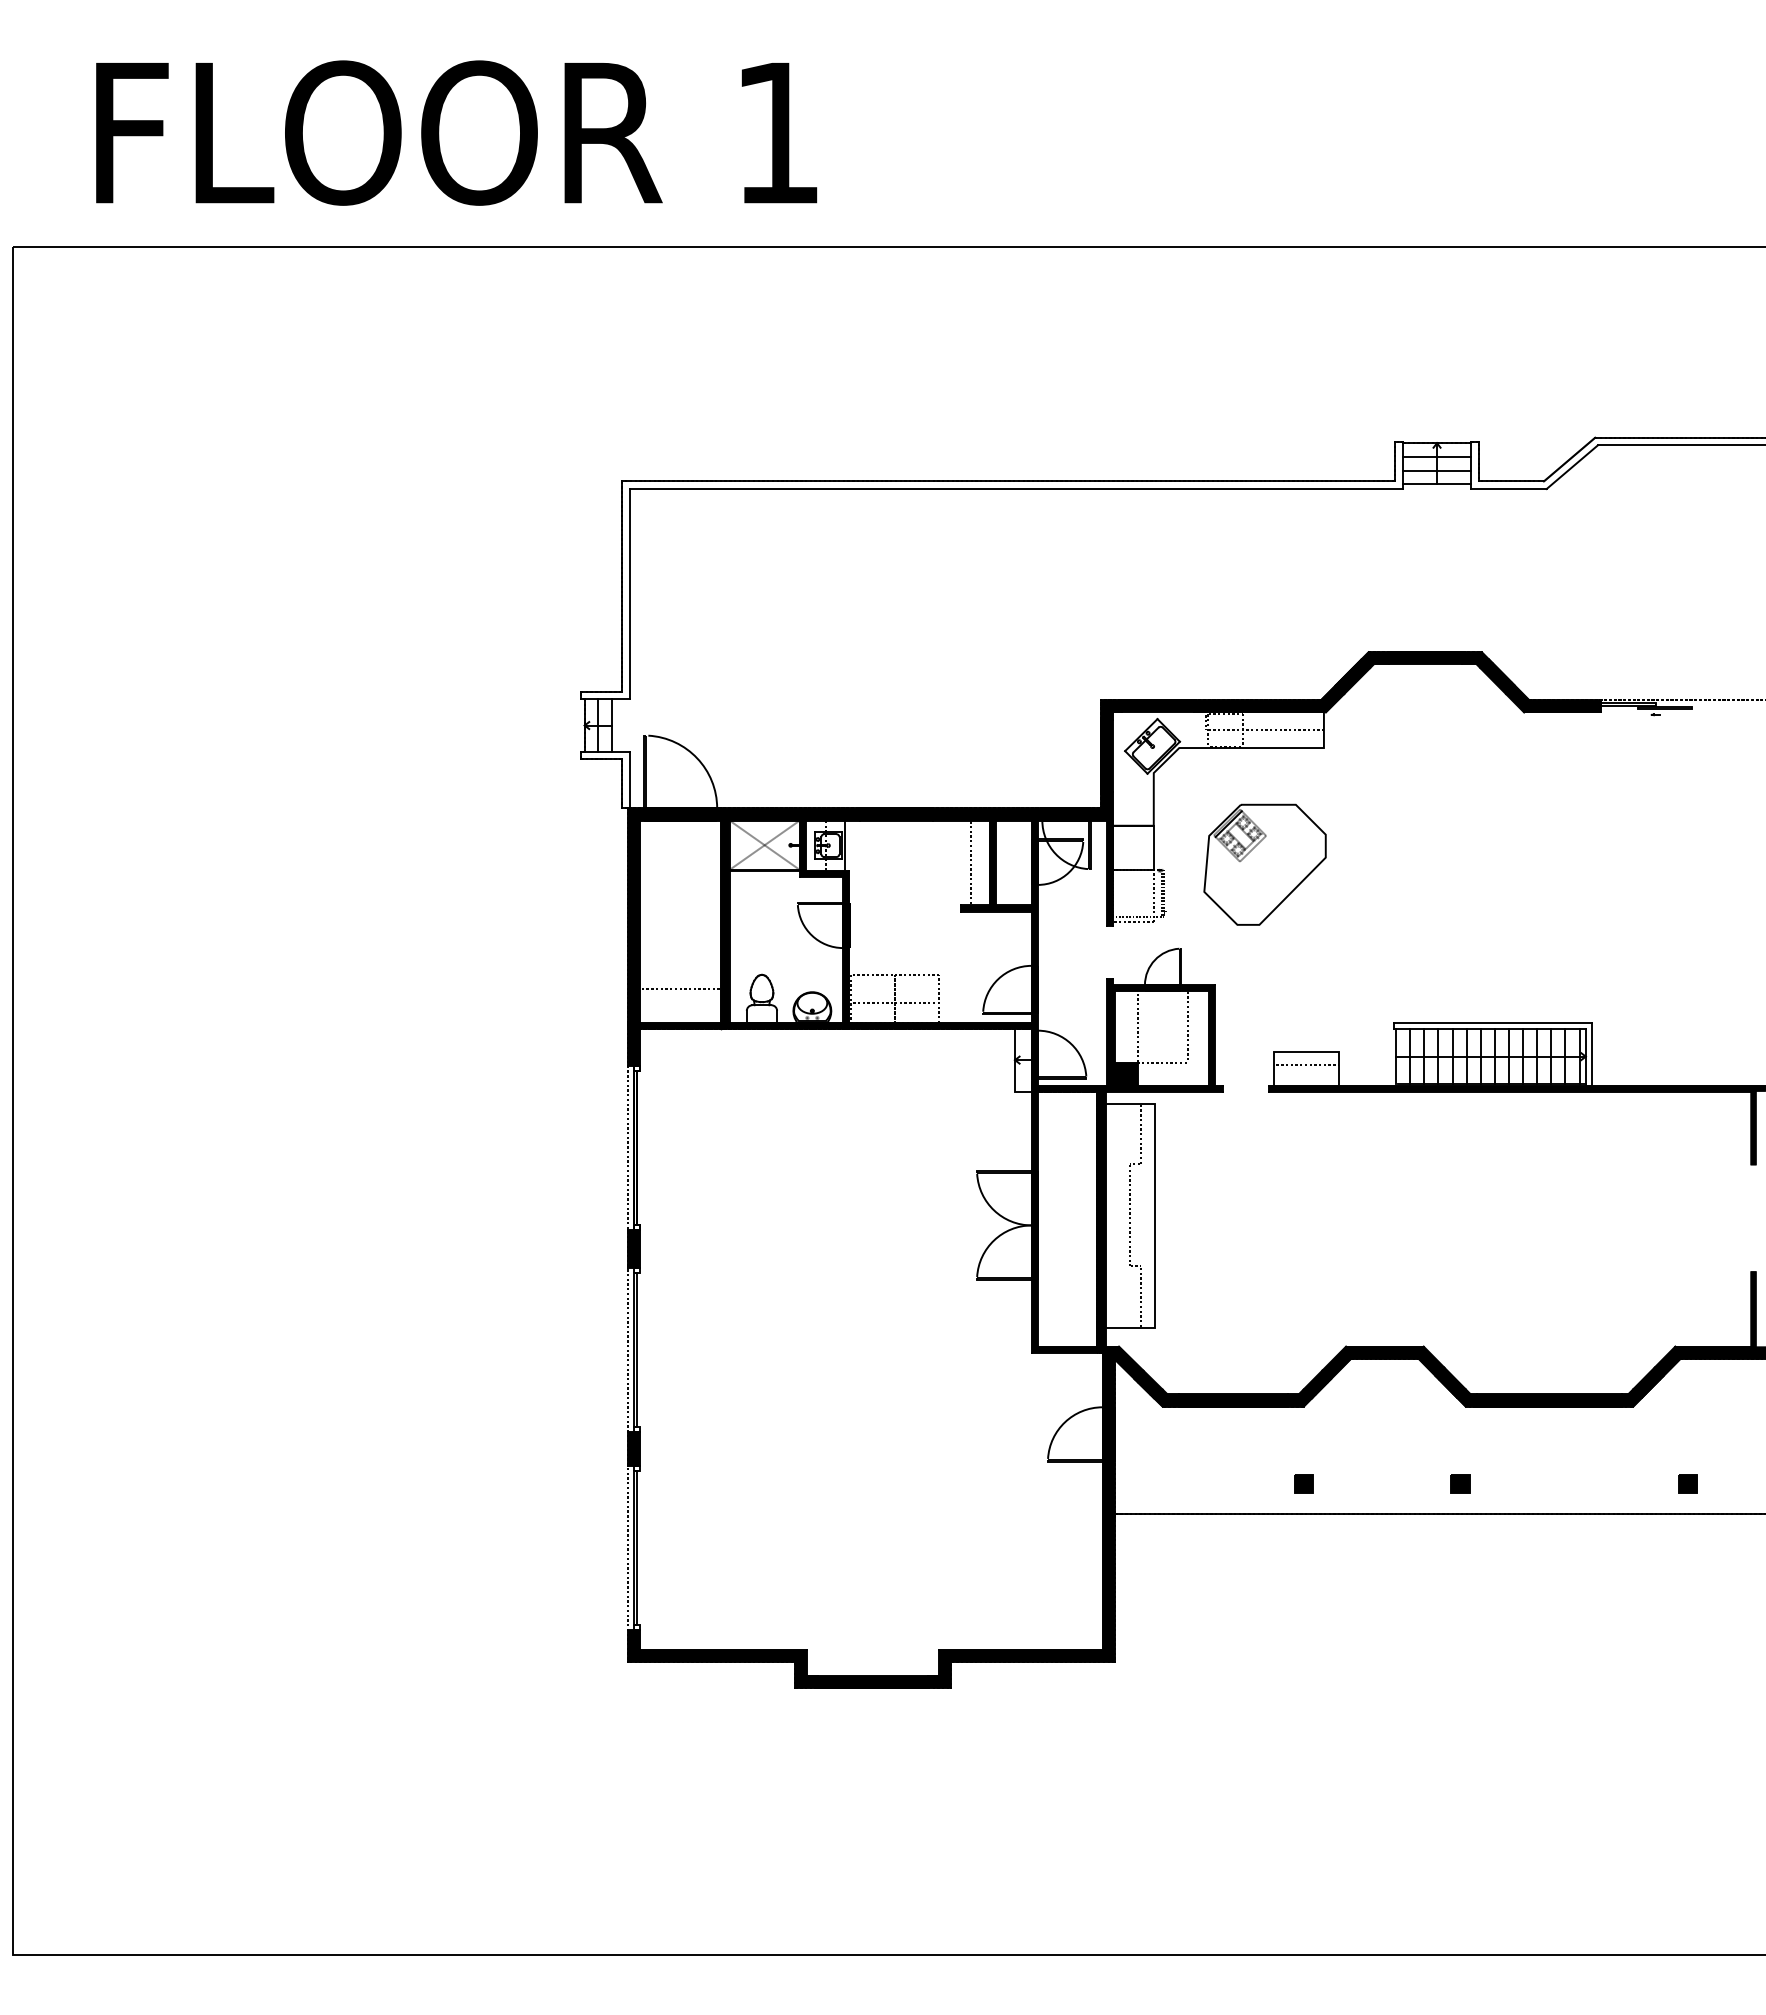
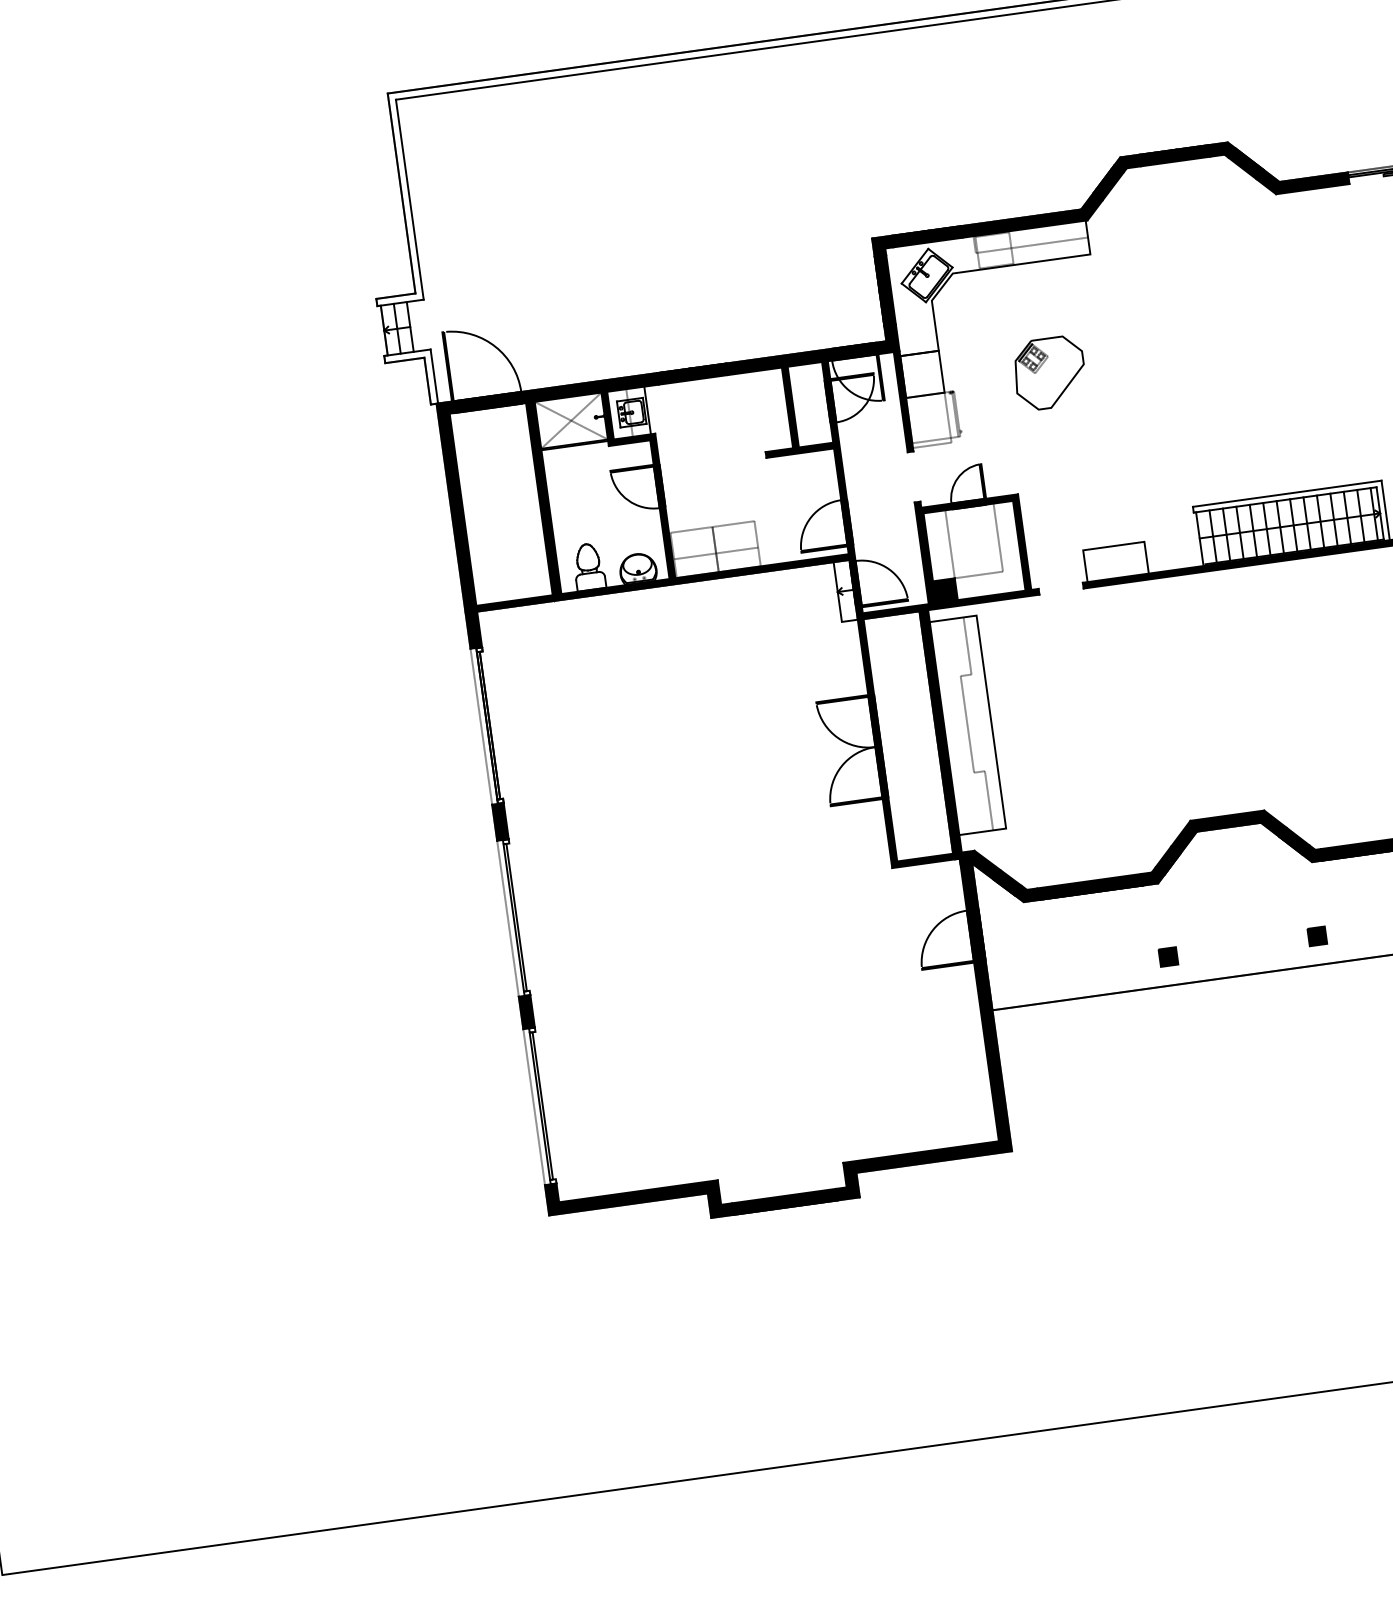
line: (970, 862) -> (769, 409), removed
part: (1264, 864) -> (1049, 373), size x0.6
line: (680, 989) -> (510, 569), removed
line: (1306, 1065) -> (1115, 558), removed

